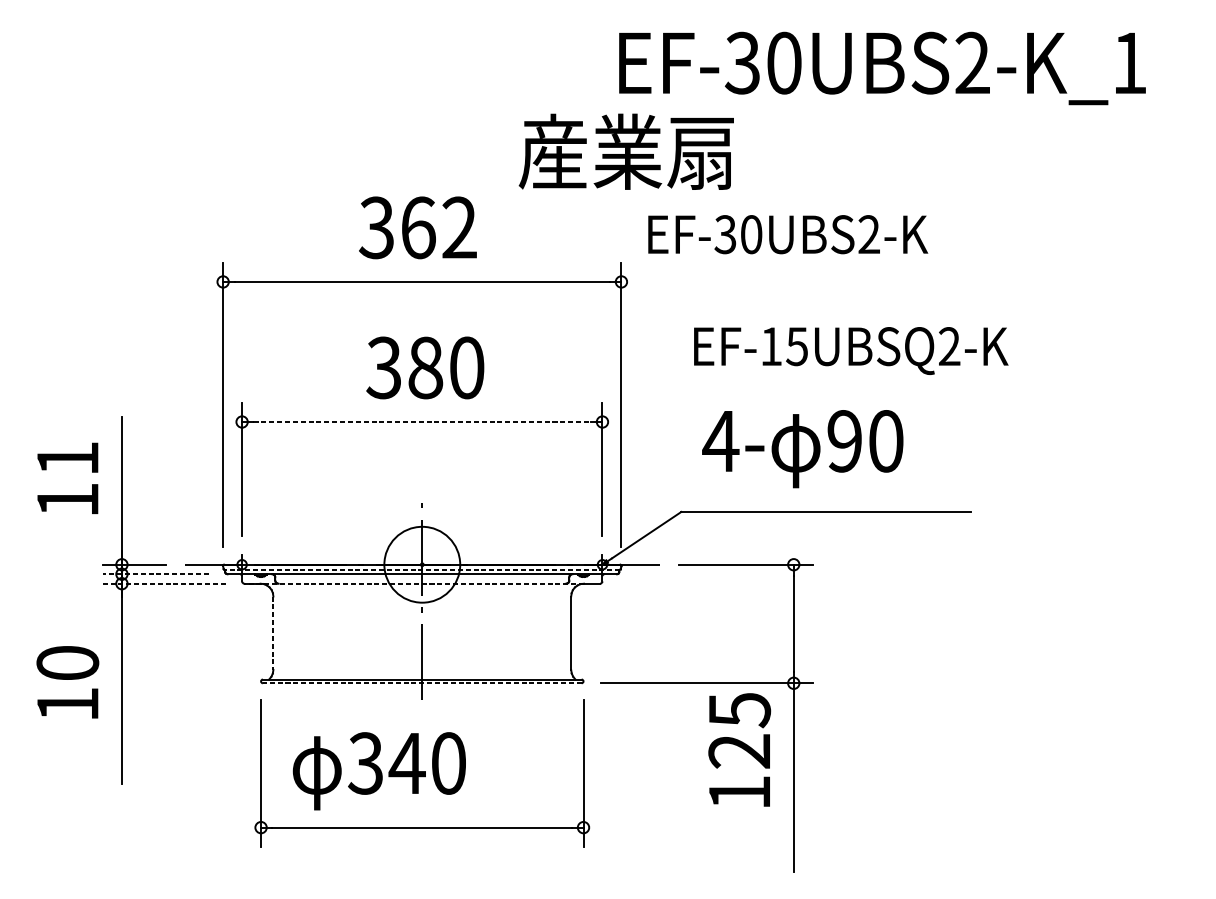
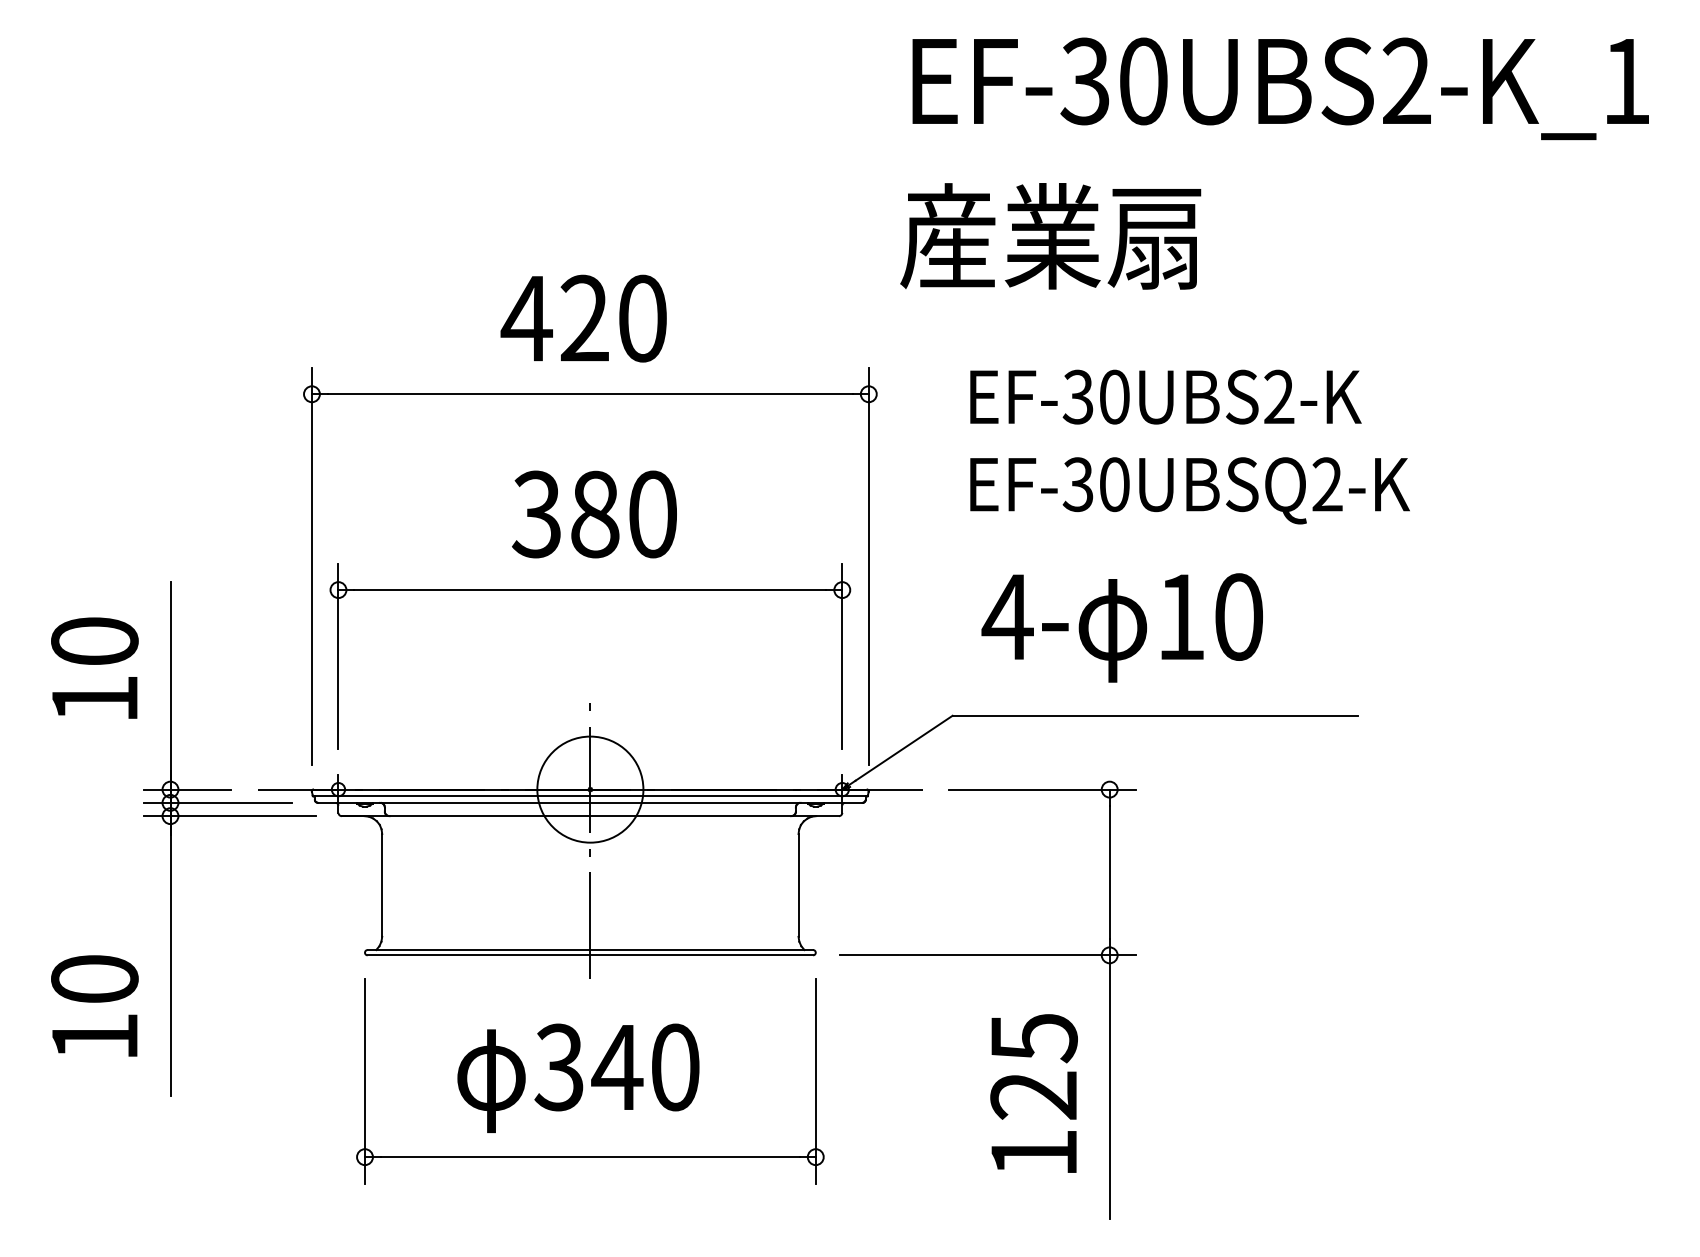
text: (882, 68) -> (1280, 88), moved
text: (626, 151) -> (1050, 236), moved
text: (417, 227) -> (583, 318), 362 -> 420
text: (787, 234) -> (1165, 396), moved
text: (783, 346) -> (1095, 484), EF-15UBSQ2-K -> EF-30UBSQ2-K
line: (422, 422) -> (590, 590), dashed -> solid
text: (844, 440) -> (1180, 616), 90 -> 10
text: (67, 458) -> (94, 640), 11 -> 10
line: (422, 569) -> (590, 796), dashed -> solid
line: (155, 573) -> (217, 802), dashed -> solid
line: (164, 583) -> (229, 816), dashed -> solid
line: (413, 583) -> (578, 816), dashed -> solid
line: (273, 633) -> (382, 885), dashed -> solid
text: (67, 681) -> (94, 1005), moved
line: (422, 683) -> (590, 955), dashed -> solid
text: (739, 749) -> (1033, 1093), moved
text: (379, 770) -> (578, 1077), moved

